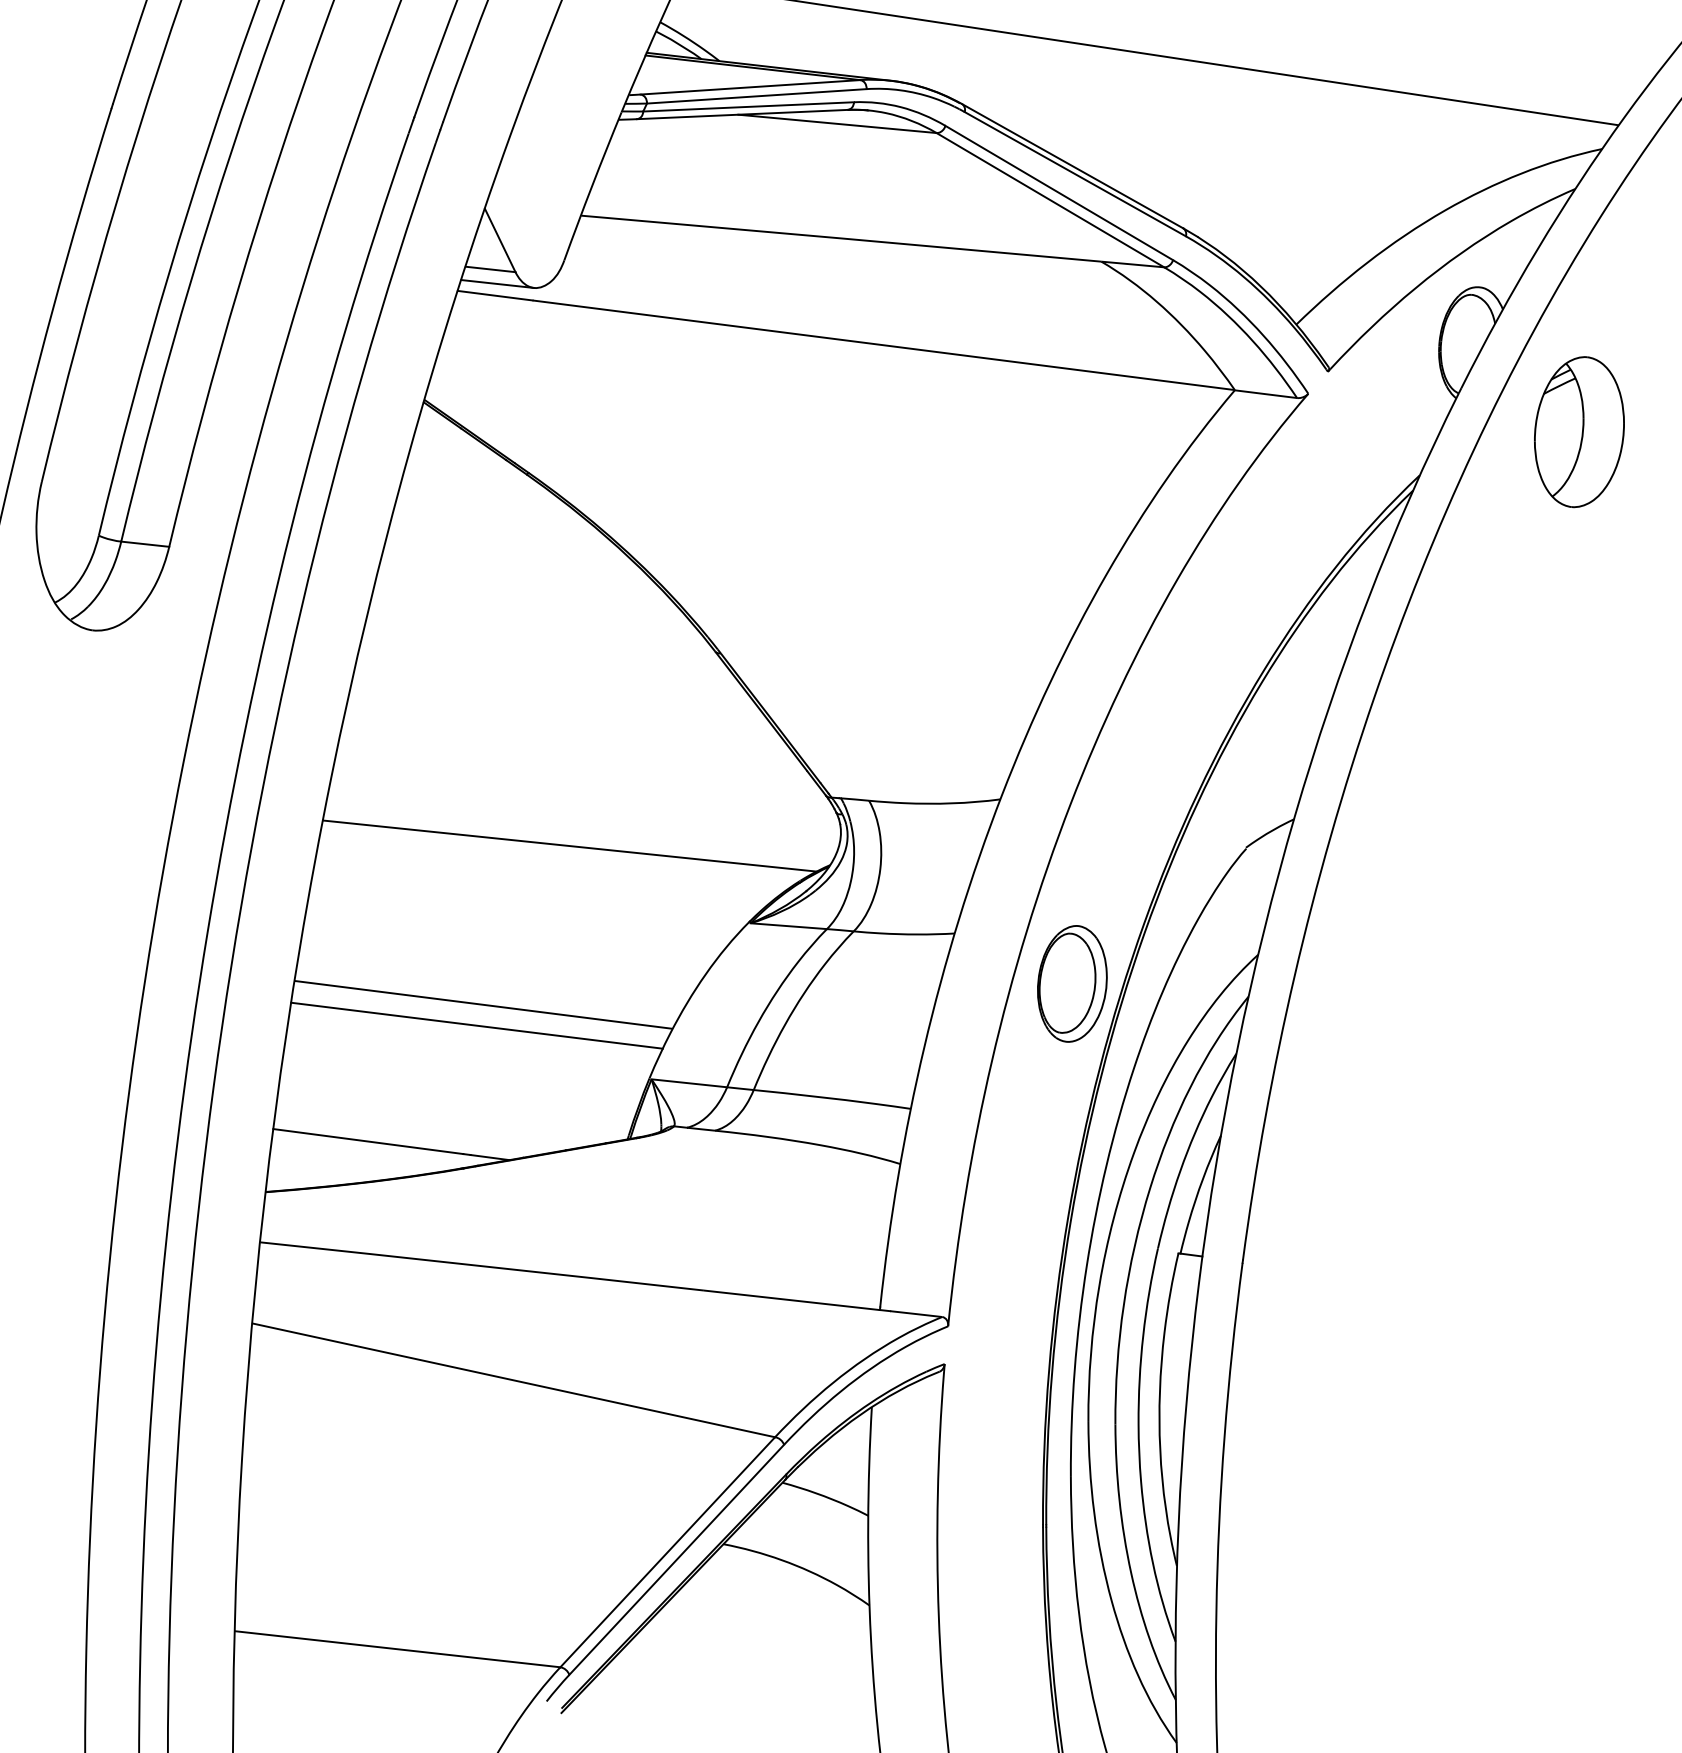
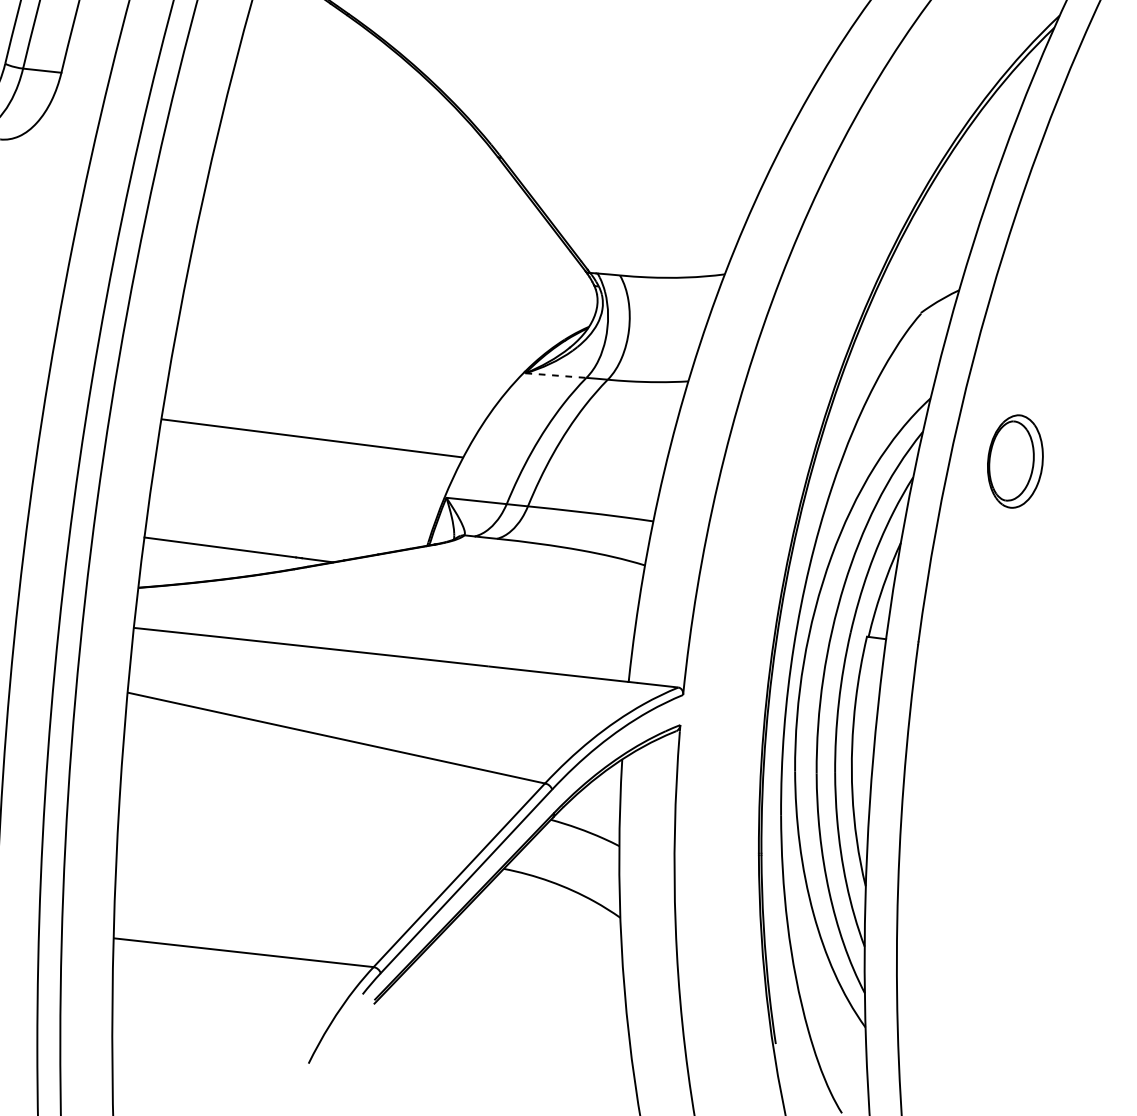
line: (569, 845) -> (380, 311), removed
line: (789, 926) -> (556, 375), solid -> dashed
part: (1072, 983) -> (1015, 461), moved
line: (476, 1025) -> (306, 454), removed

